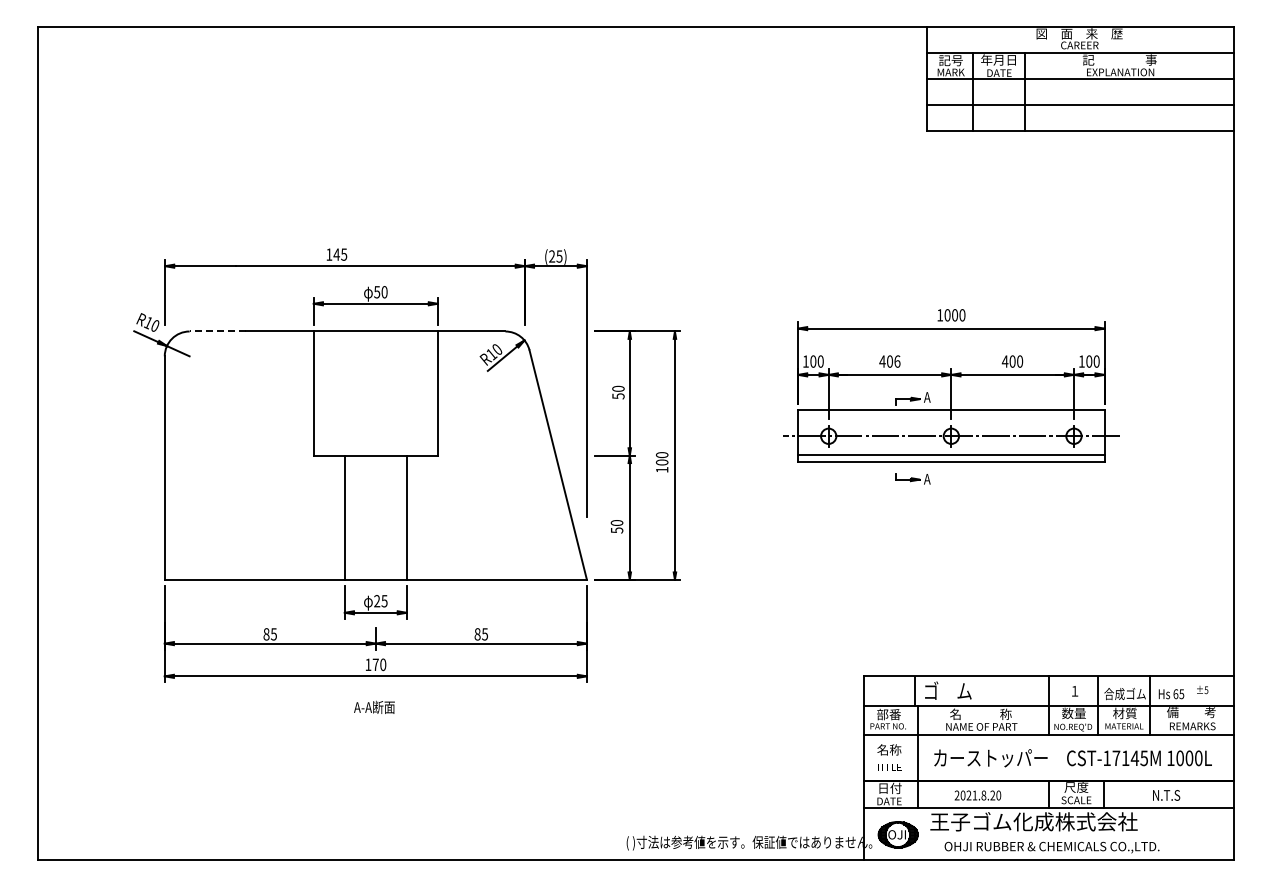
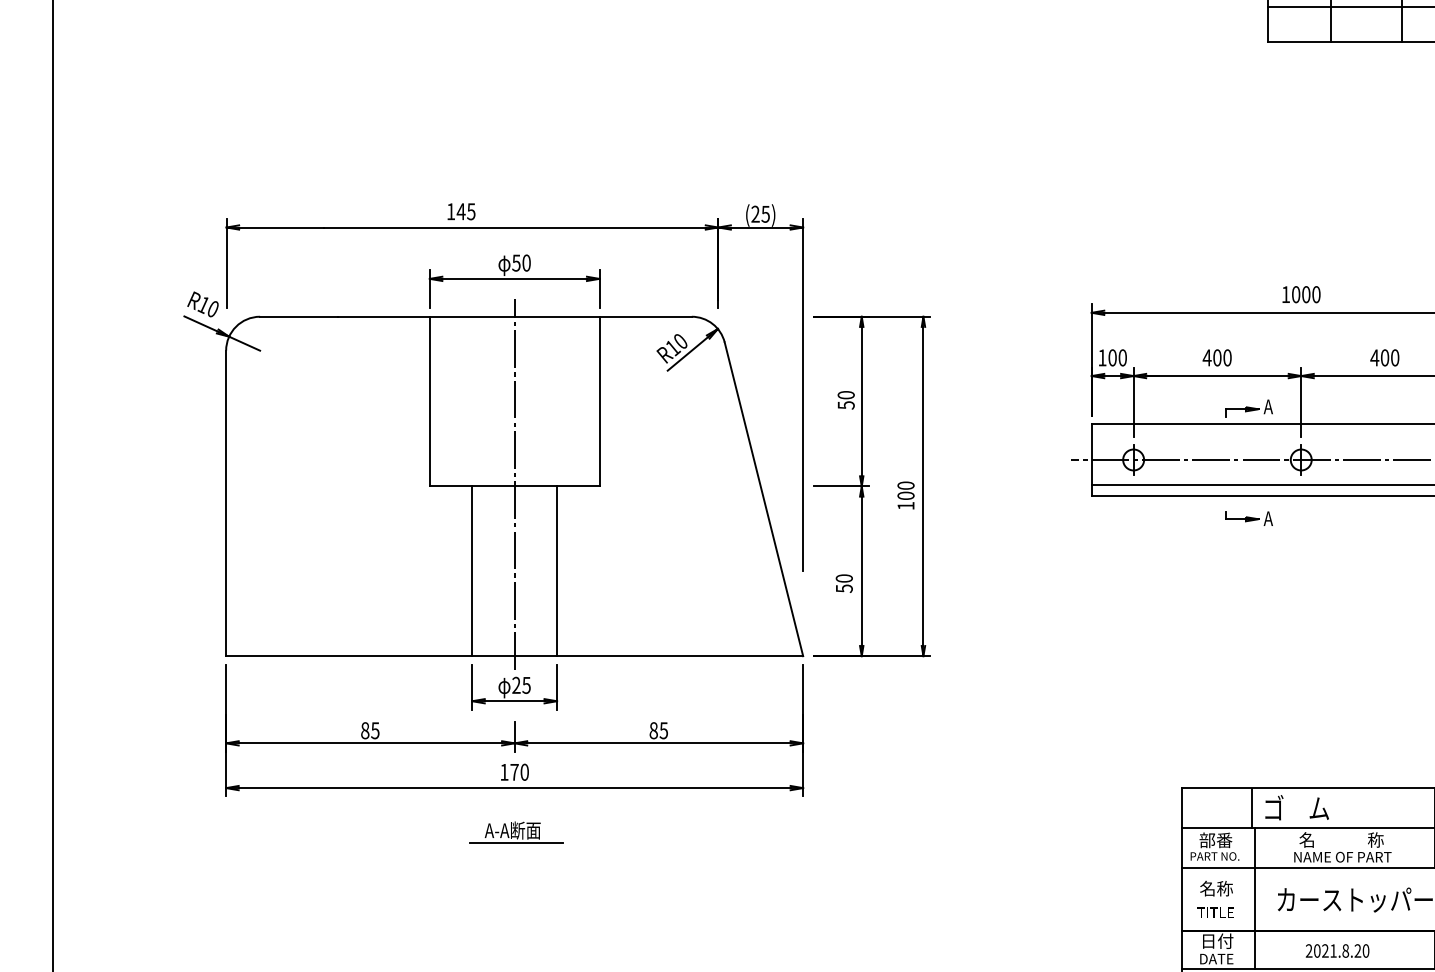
line: (217, 331) -> (298, 316), dashed -> solid
text: (897, 361) -> (1227, 357), 406 -> 400
line: (375, 453) -> (514, 483), added
line: (376, 716) -> (515, 842), added

